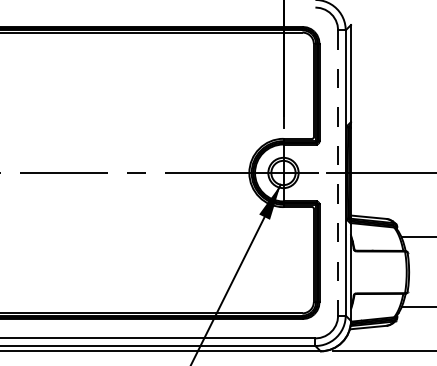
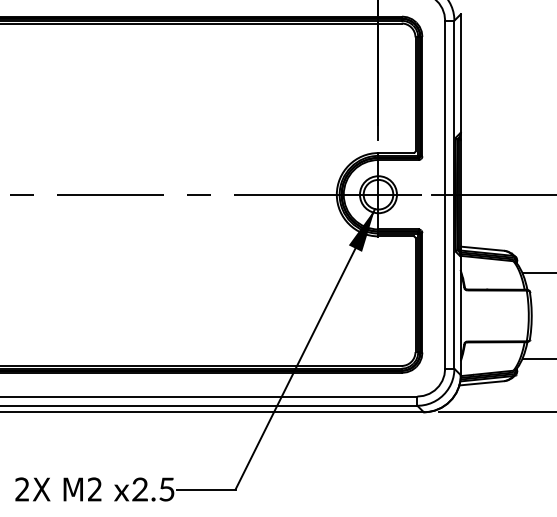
line: (338, 173) -> (445, 195), dashed -> solid

